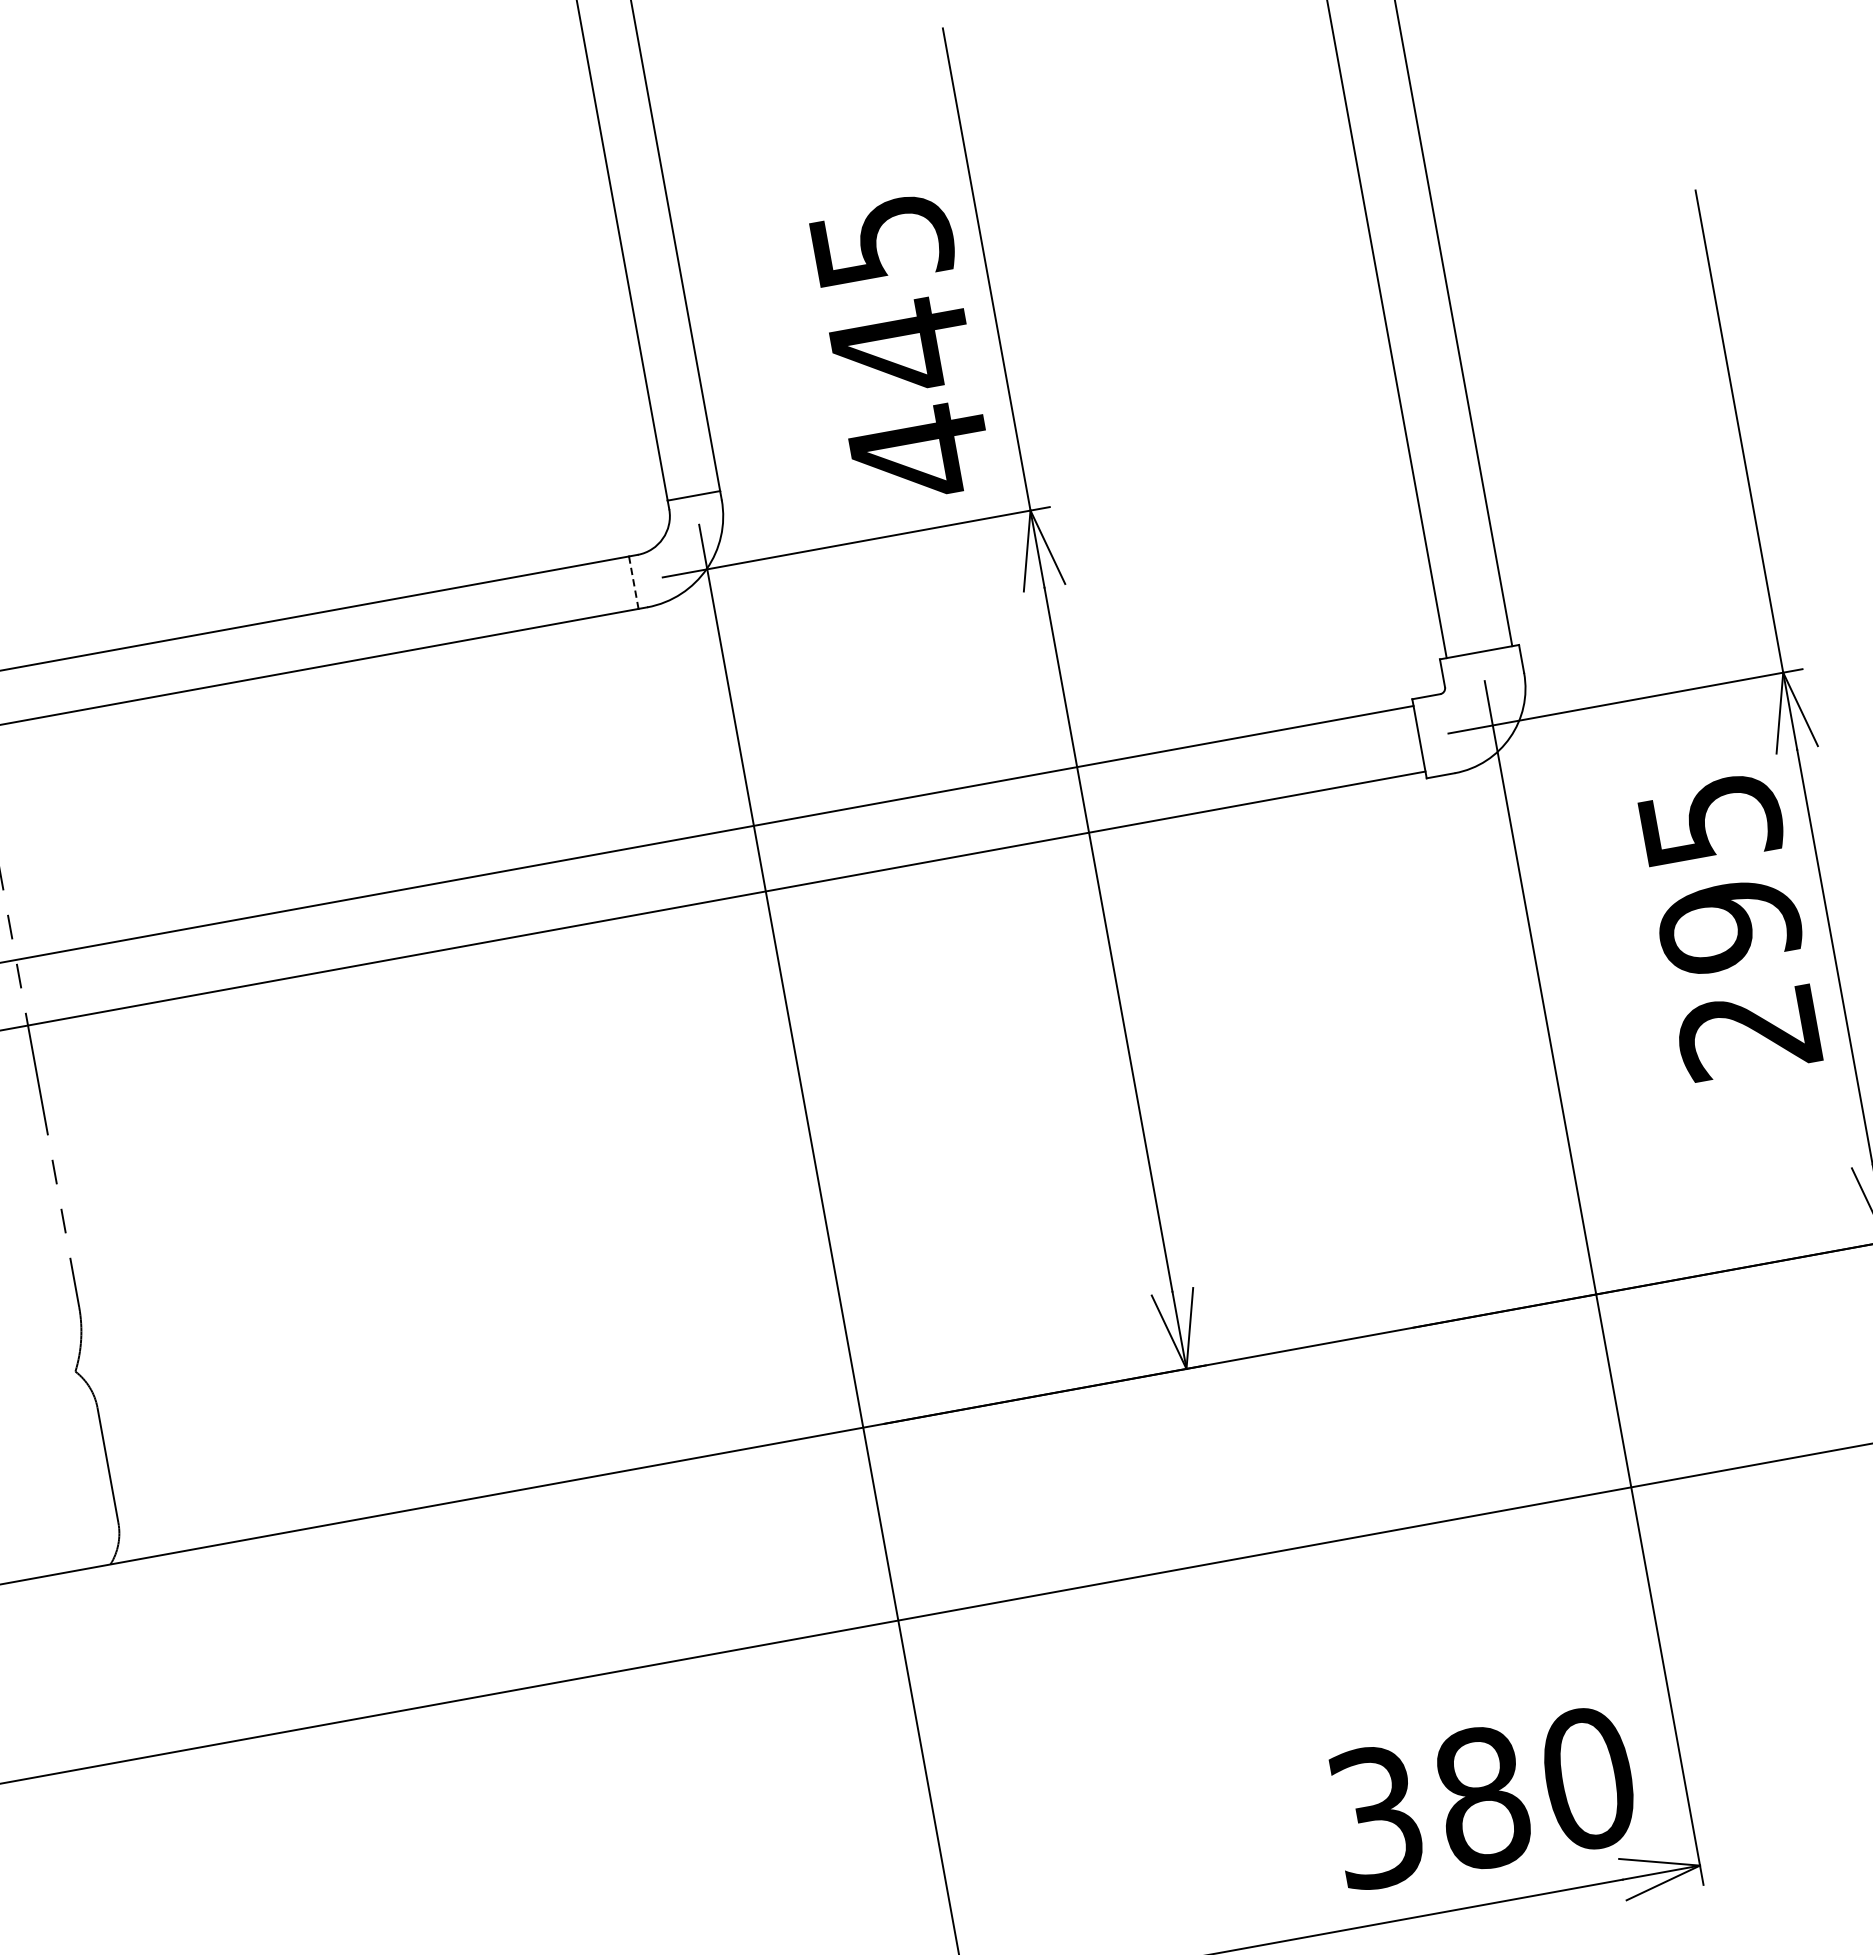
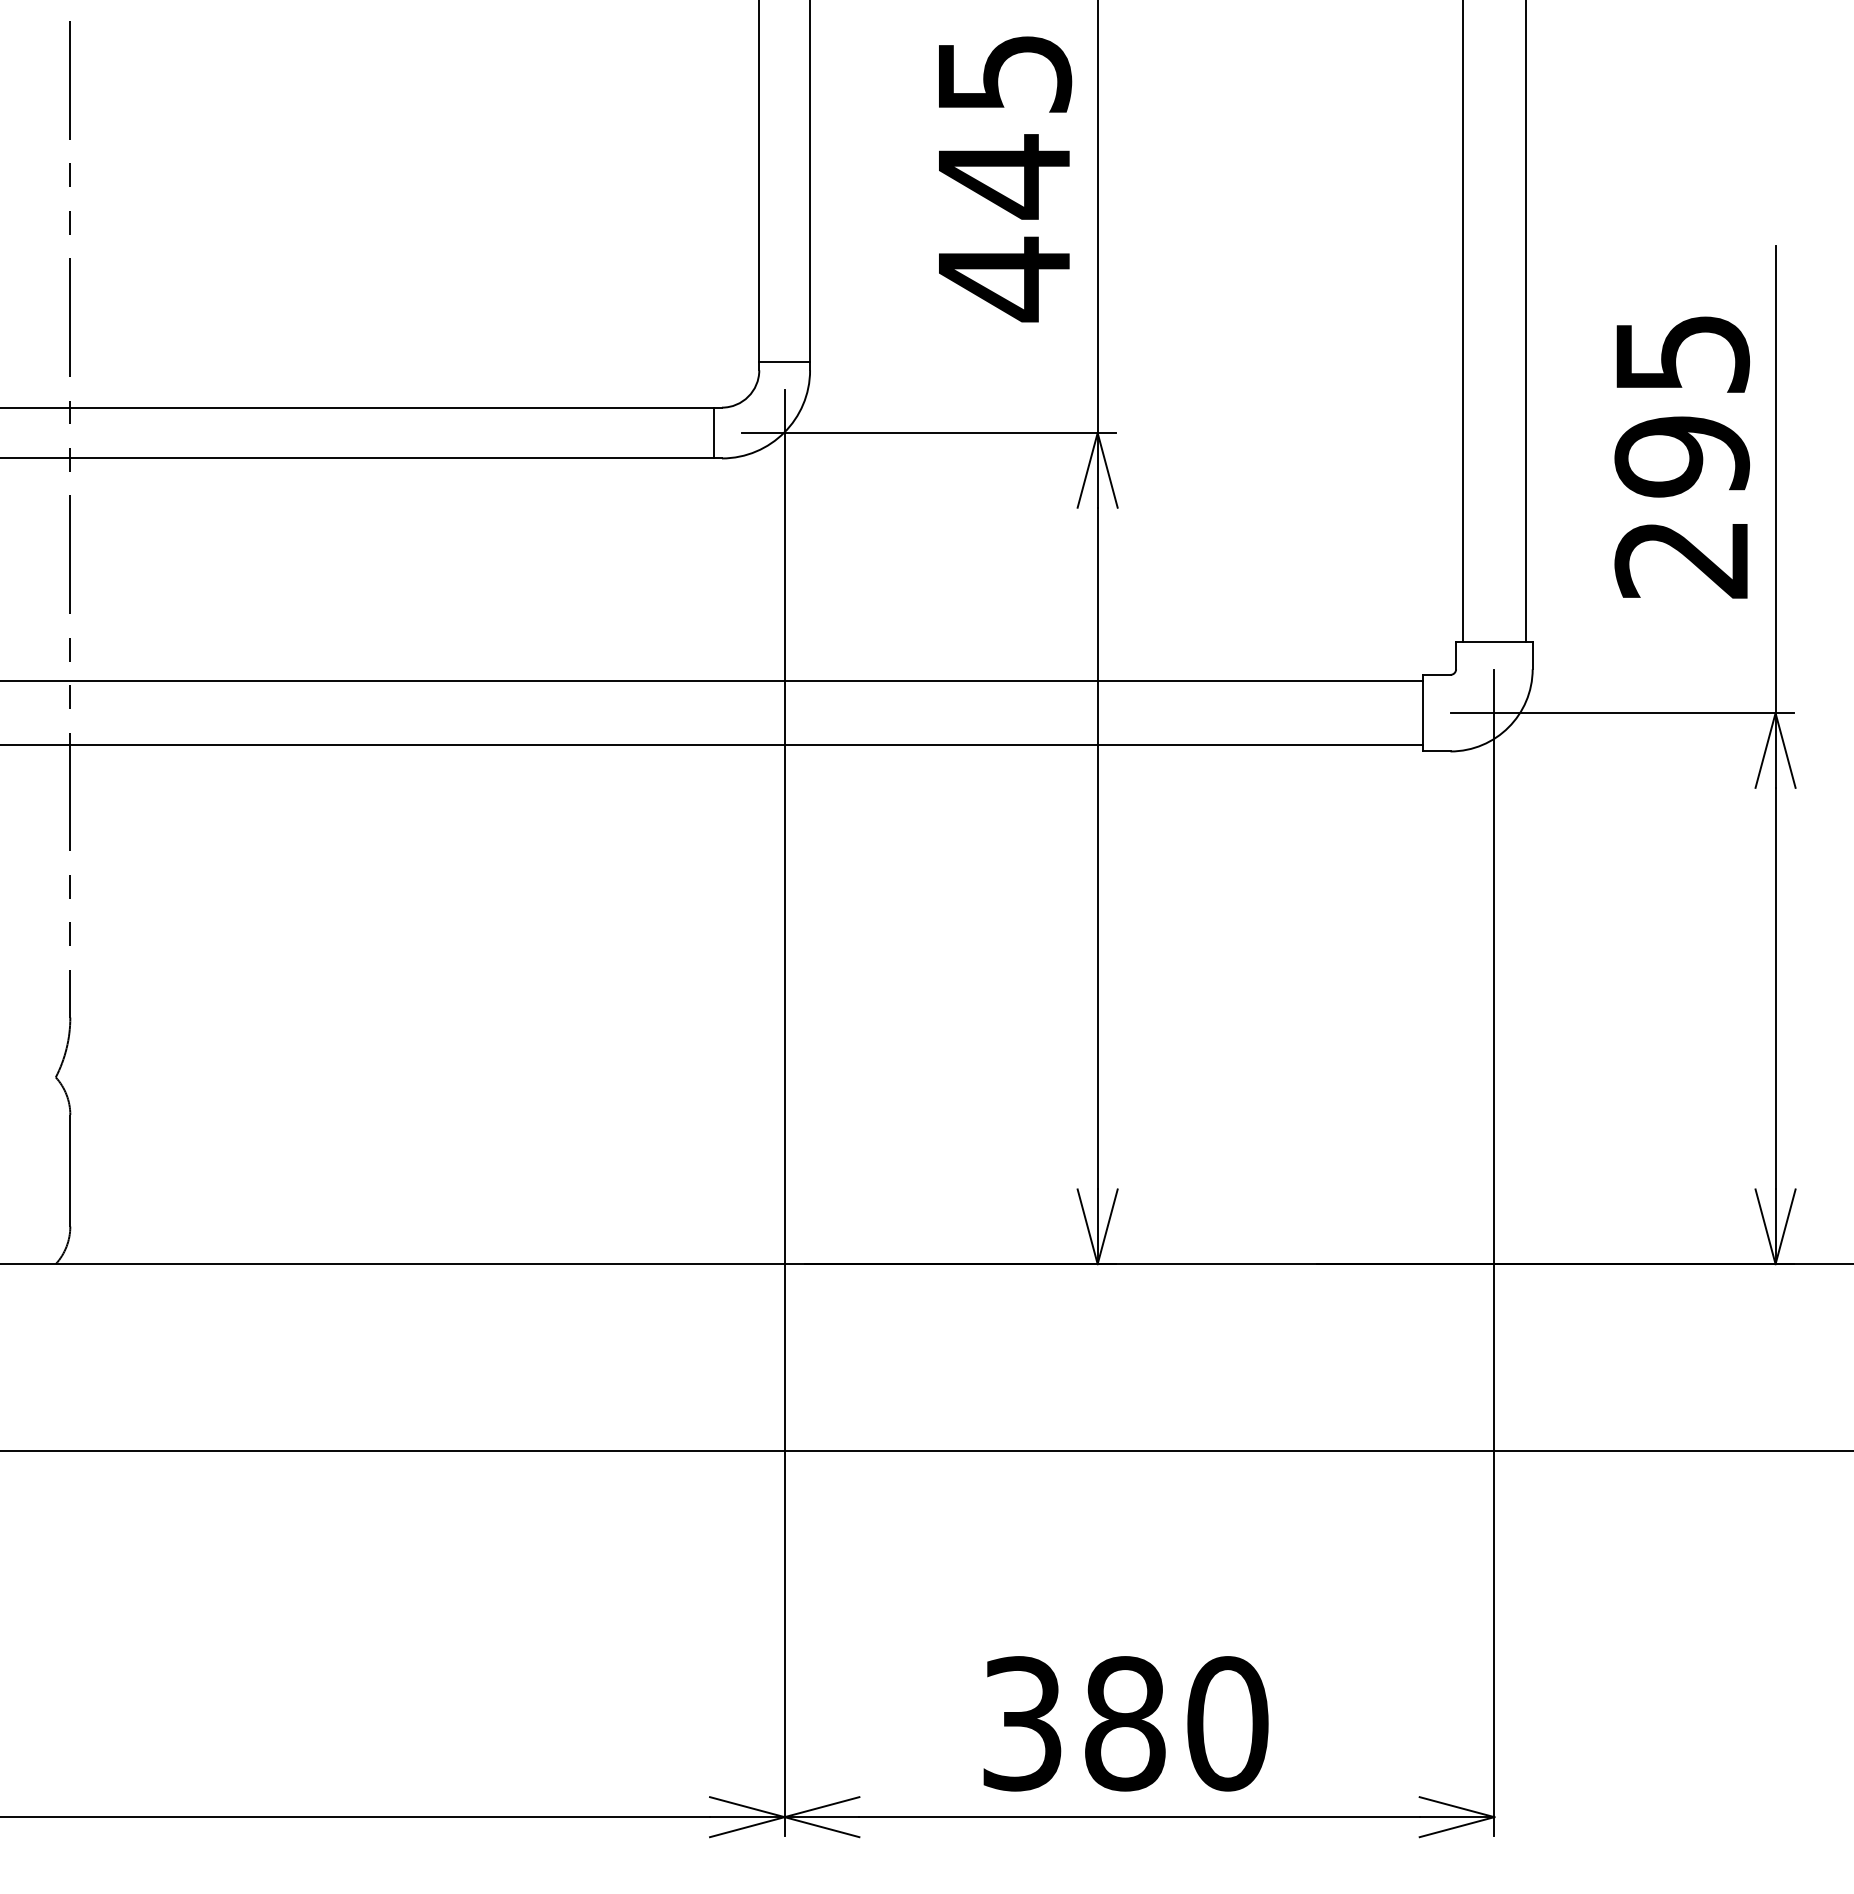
text: (902, 349) -> (1005, 179), moved
line: (633, 583) -> (713, 433), dashed -> solid
text: (1729, 927) -> (1681, 457), moved
text: (1482, 1797) -> (1125, 1723), moved

